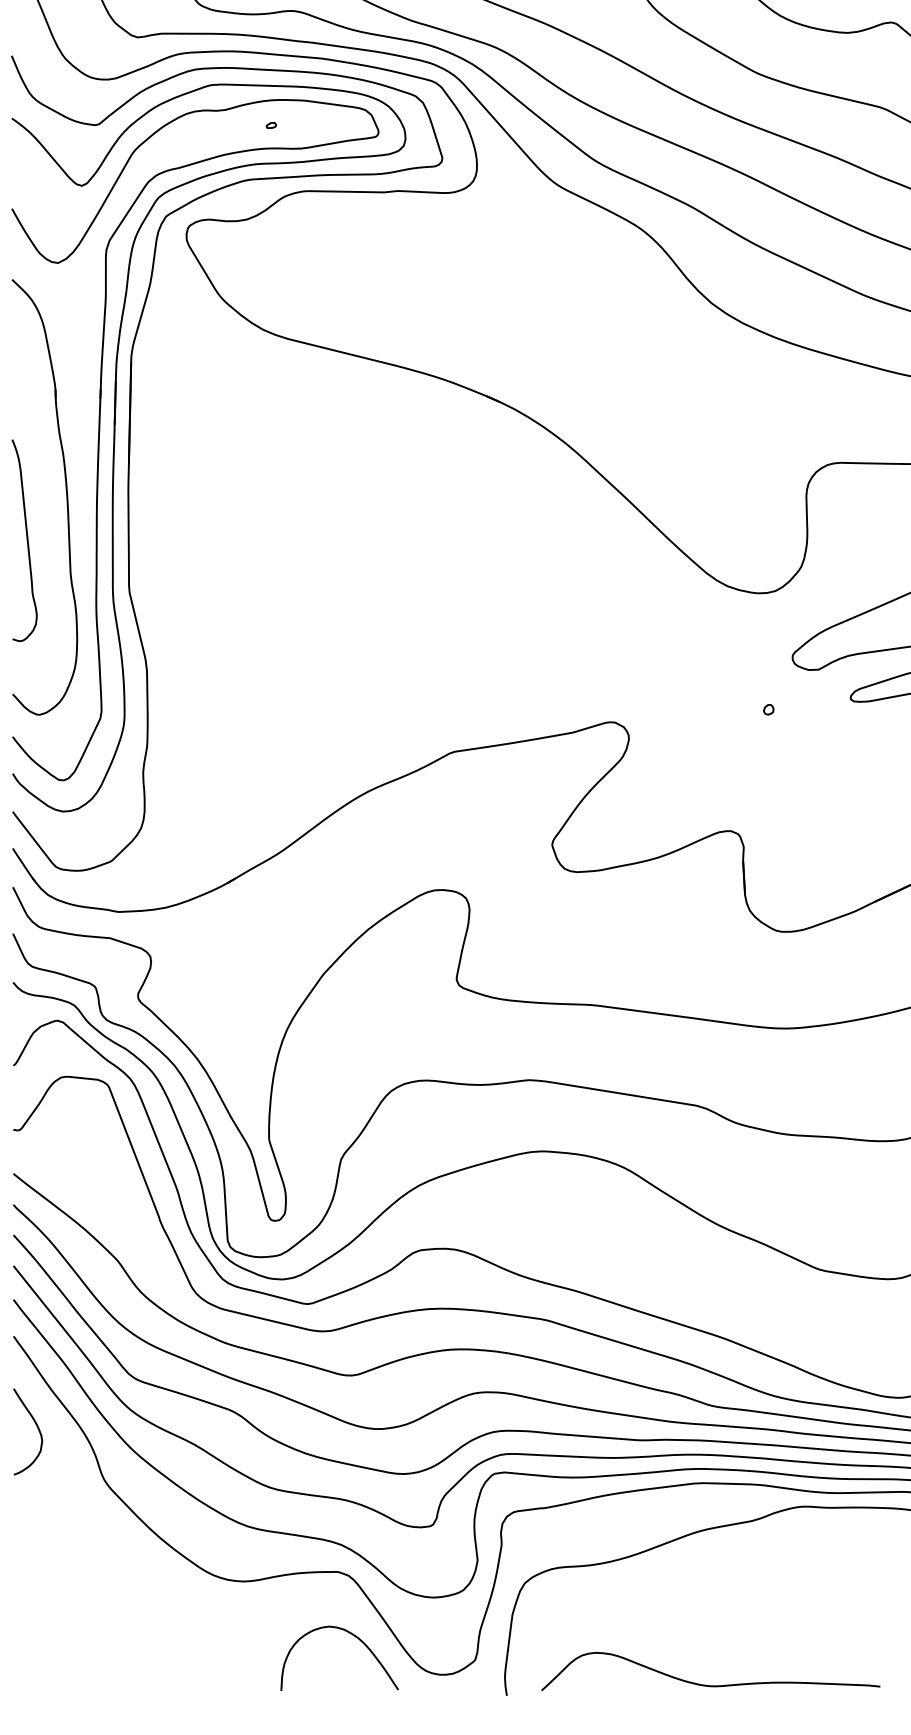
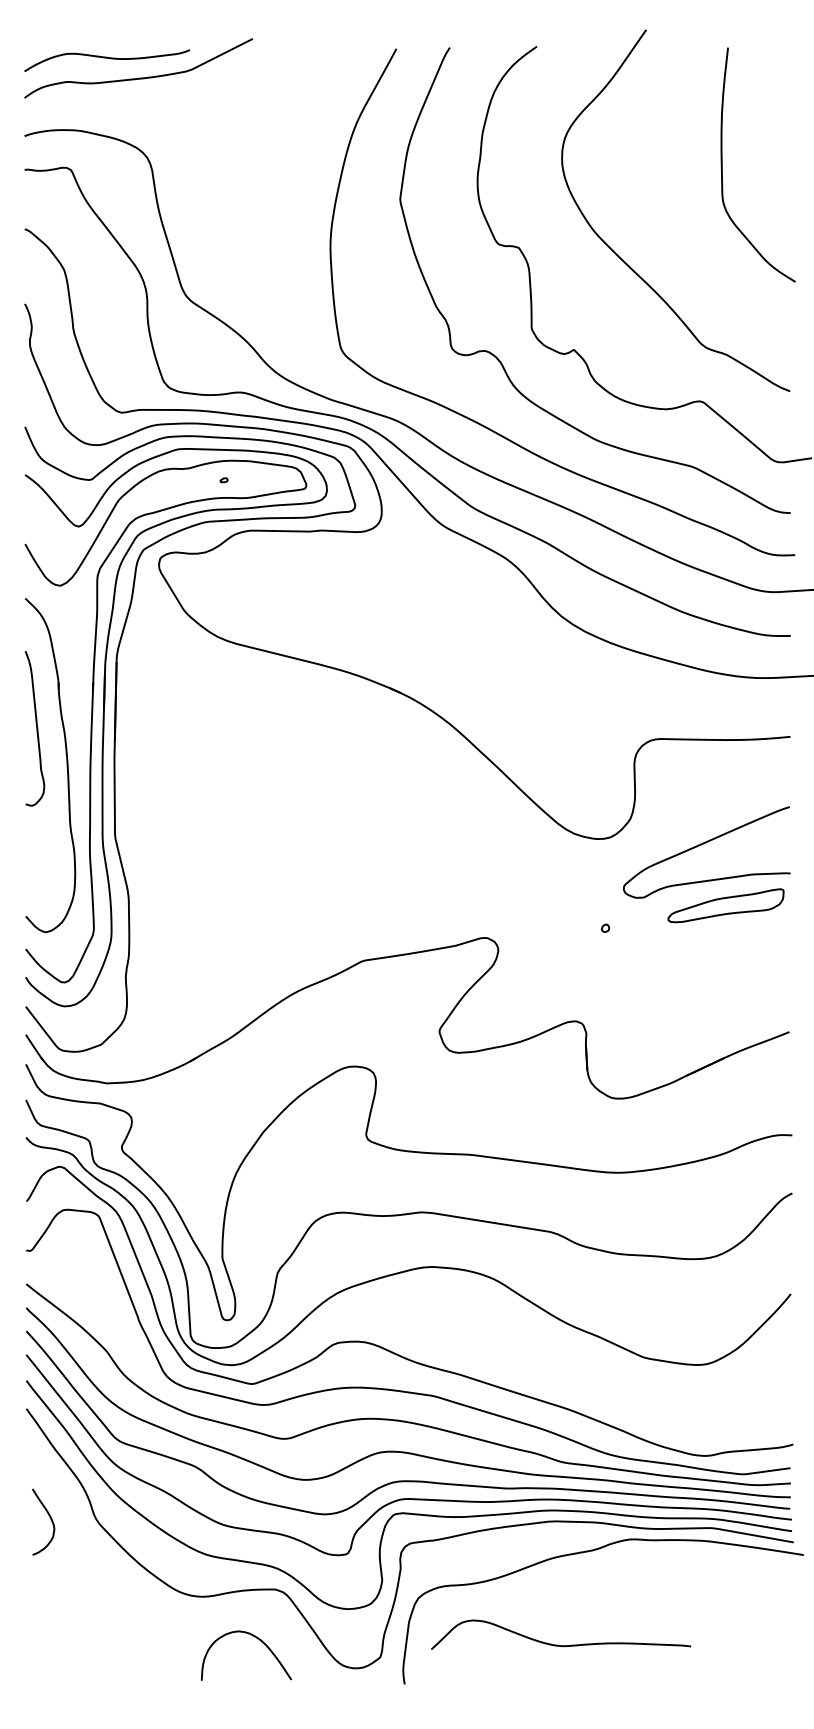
curve: (26, 540) -> (36, 728), moved
curve: (35, 1425) -> (49, 1517), moved
curve: (354, 1637) -> (257, 1639), moved
curve: (706, 1684) -> (557, 1644), moved

